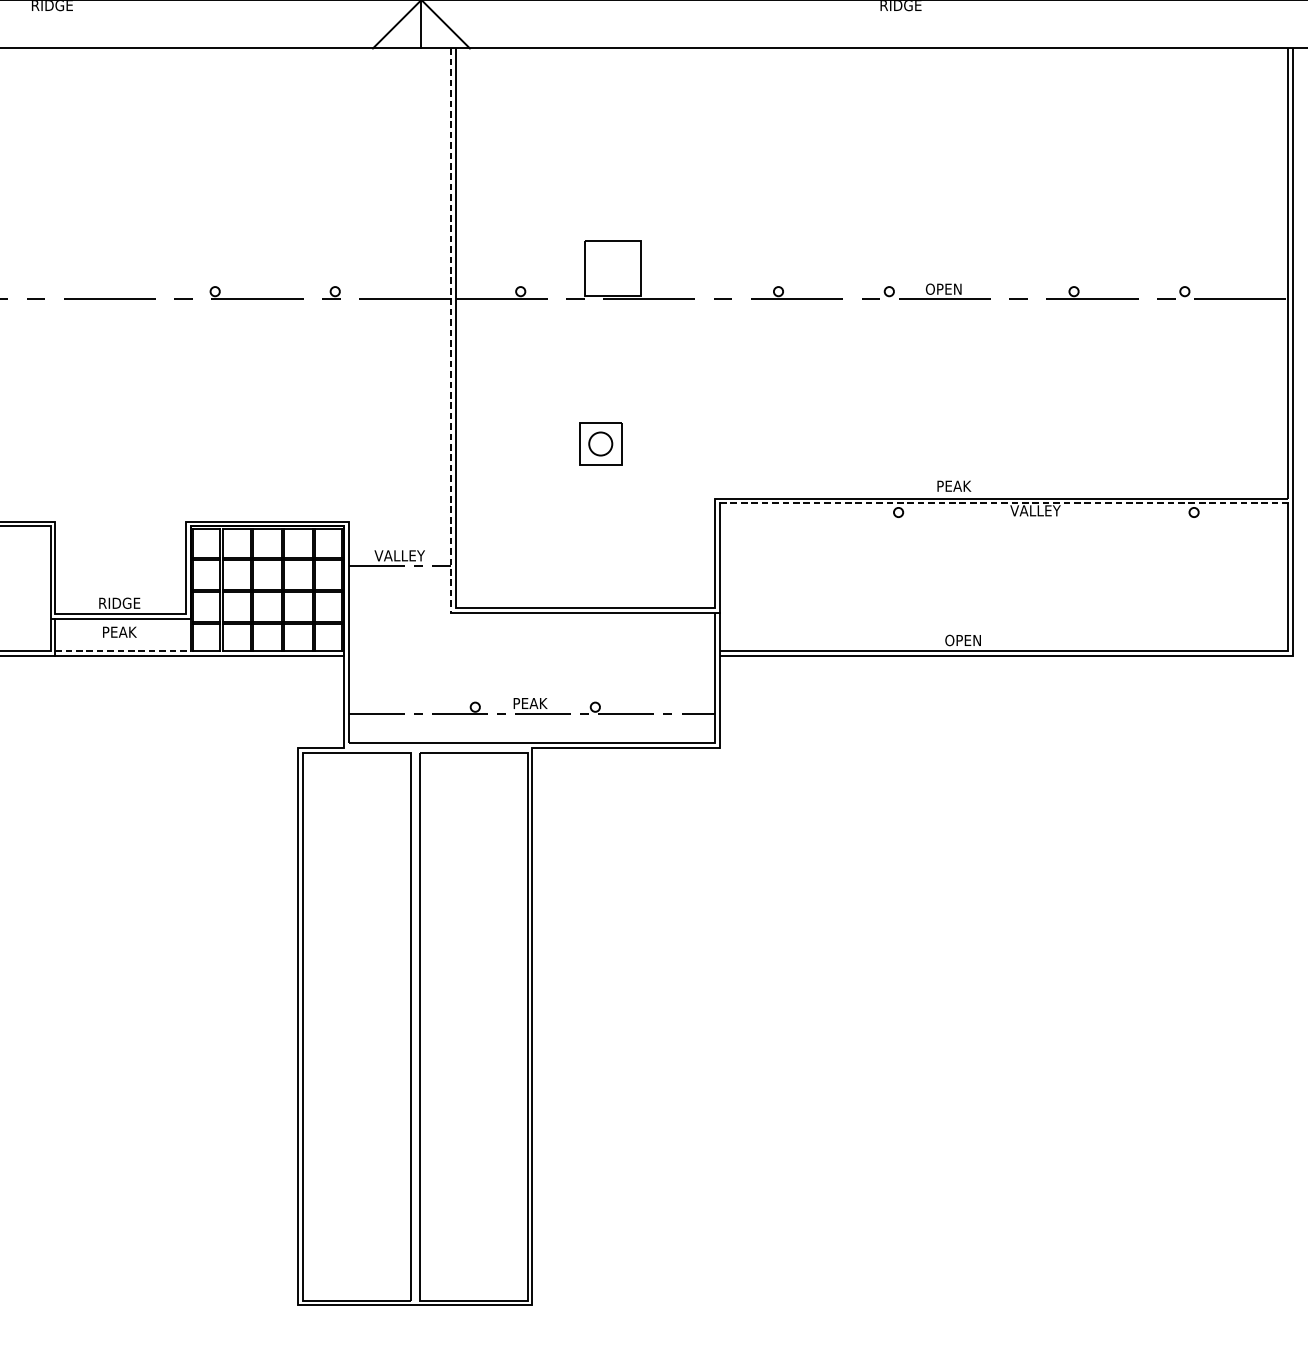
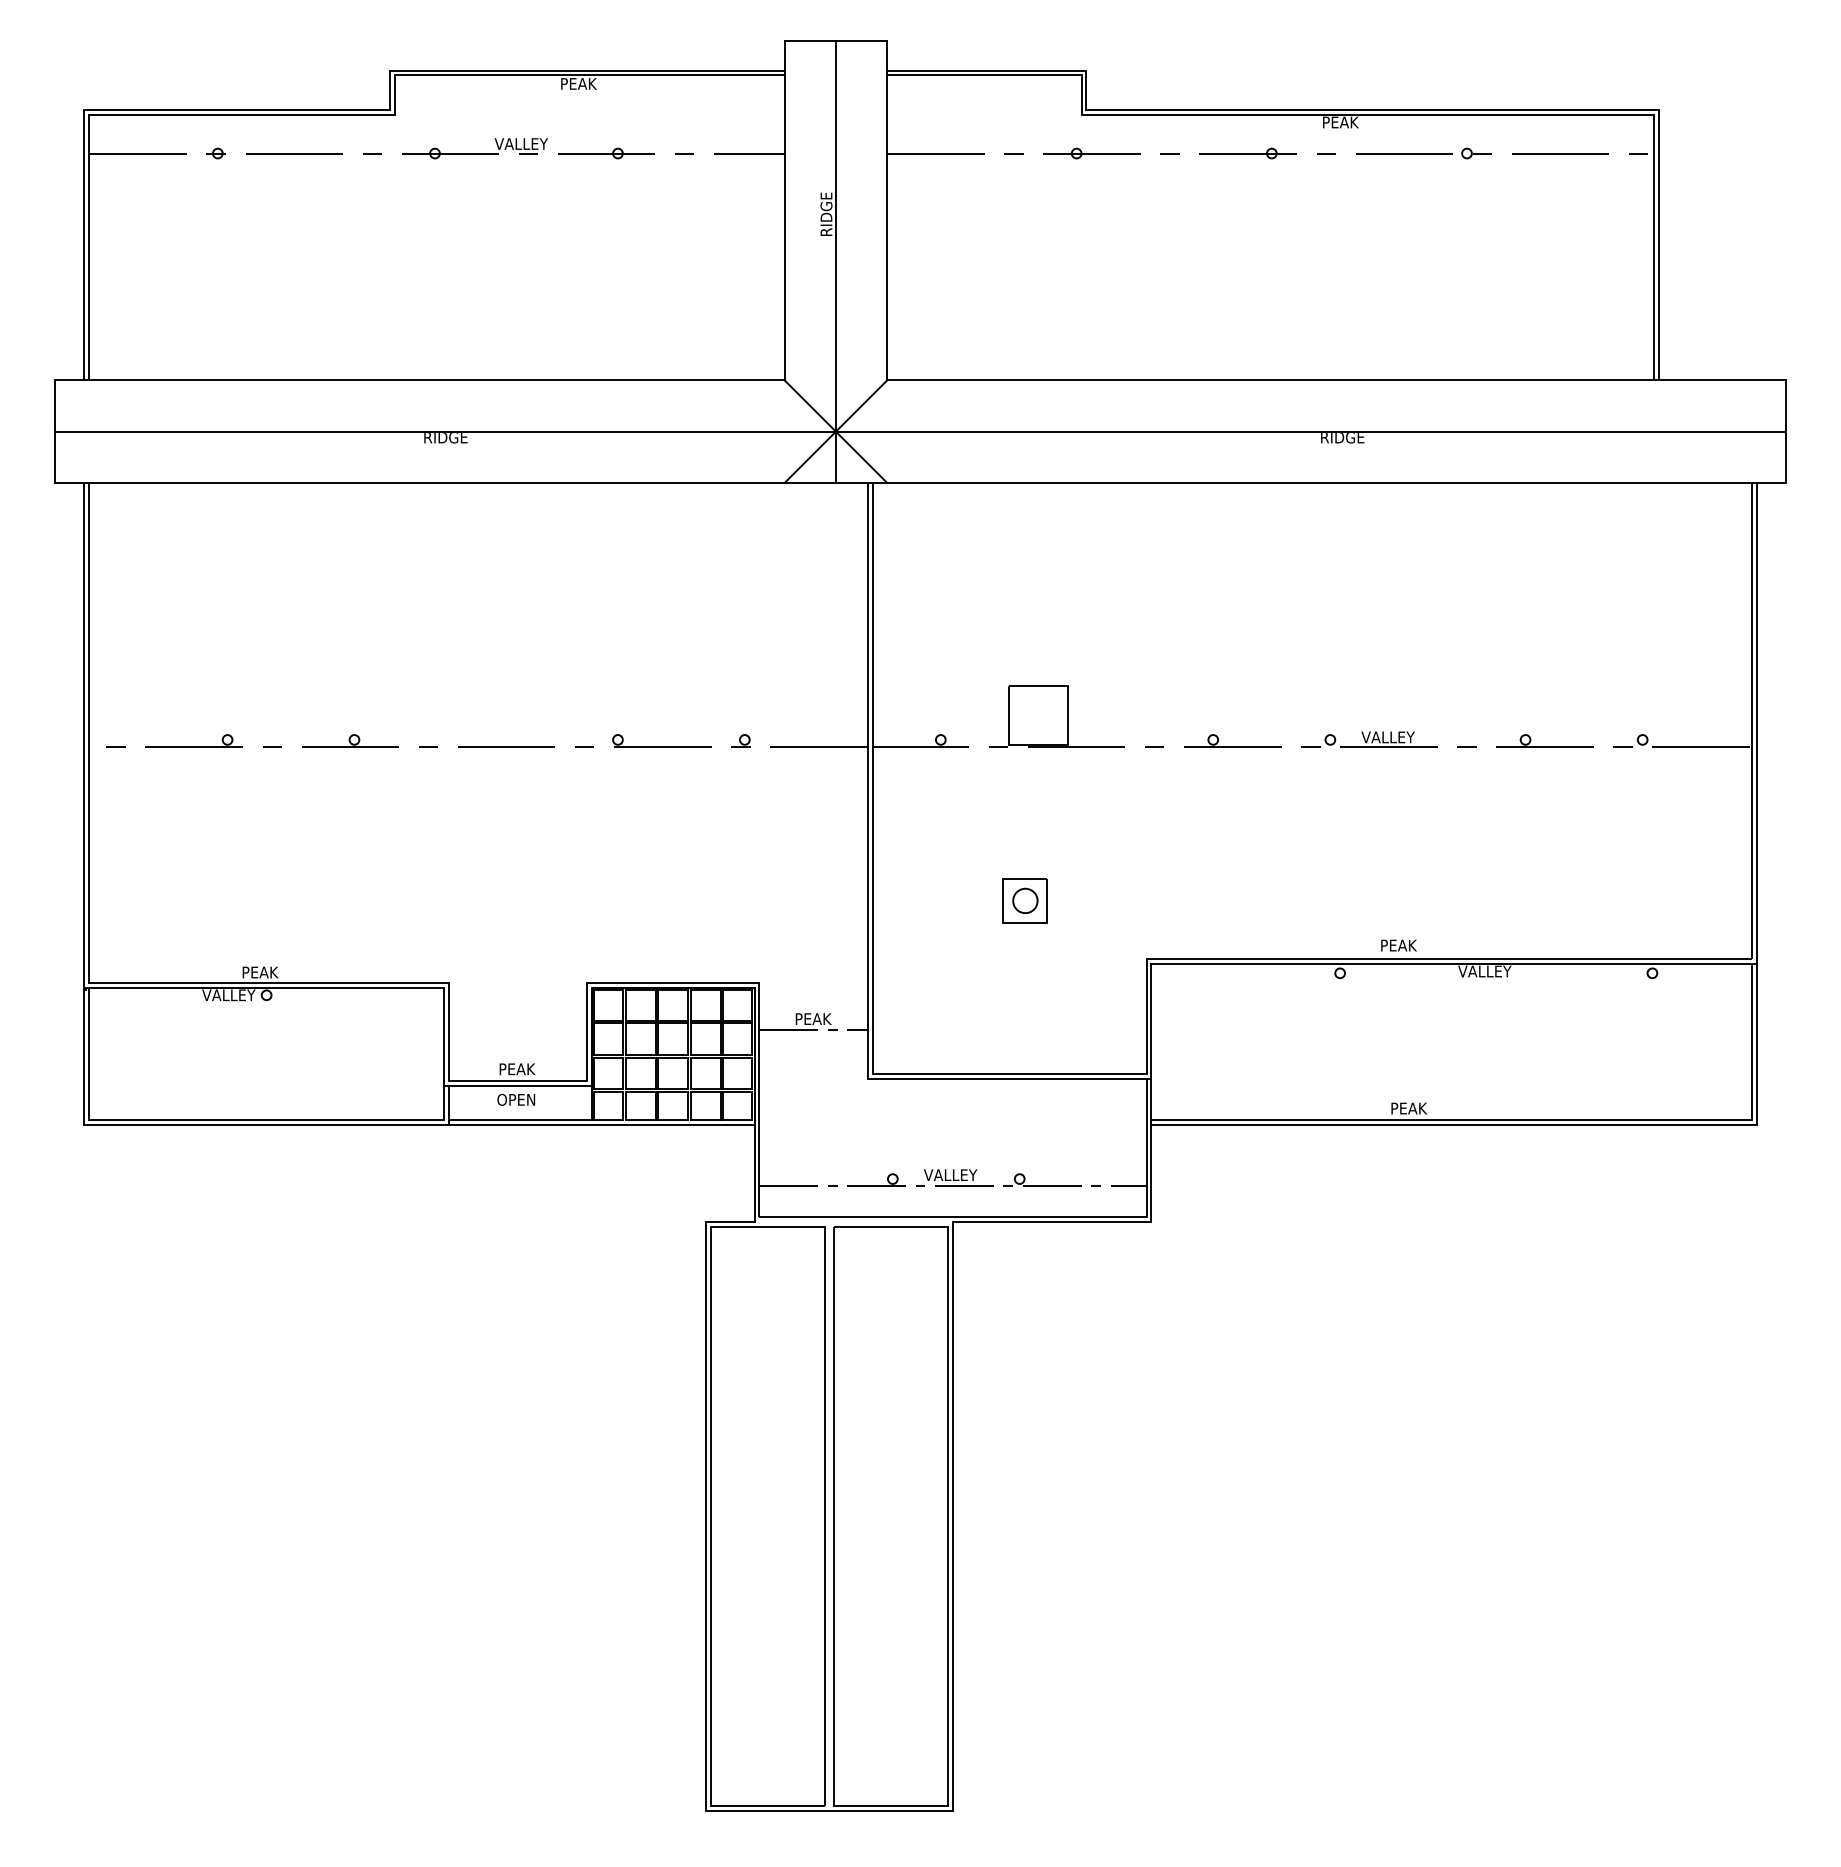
text: (943, 289) -> (1387, 737), OPEN -> VALLEY
line: (451, 330) -> (867, 781), dashed -> solid
line: (1006, 503) -> (1454, 963), dashed -> solid
text: (399, 555) -> (812, 1018), VALLEY -> PEAK
text: (119, 603) -> (516, 1069), RIDGE -> PEAK
text: (119, 631) -> (516, 1099), PEAK -> OPEN
text: (963, 640) -> (1408, 1108), OPEN -> PEAK
line: (122, 650) -> (520, 1119), dashed -> solid
text: (529, 702) -> (950, 1174), PEAK -> VALLEY

